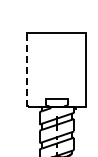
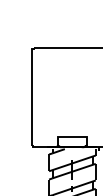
line: (27, 69) -> (32, 97), dashed -> solid

